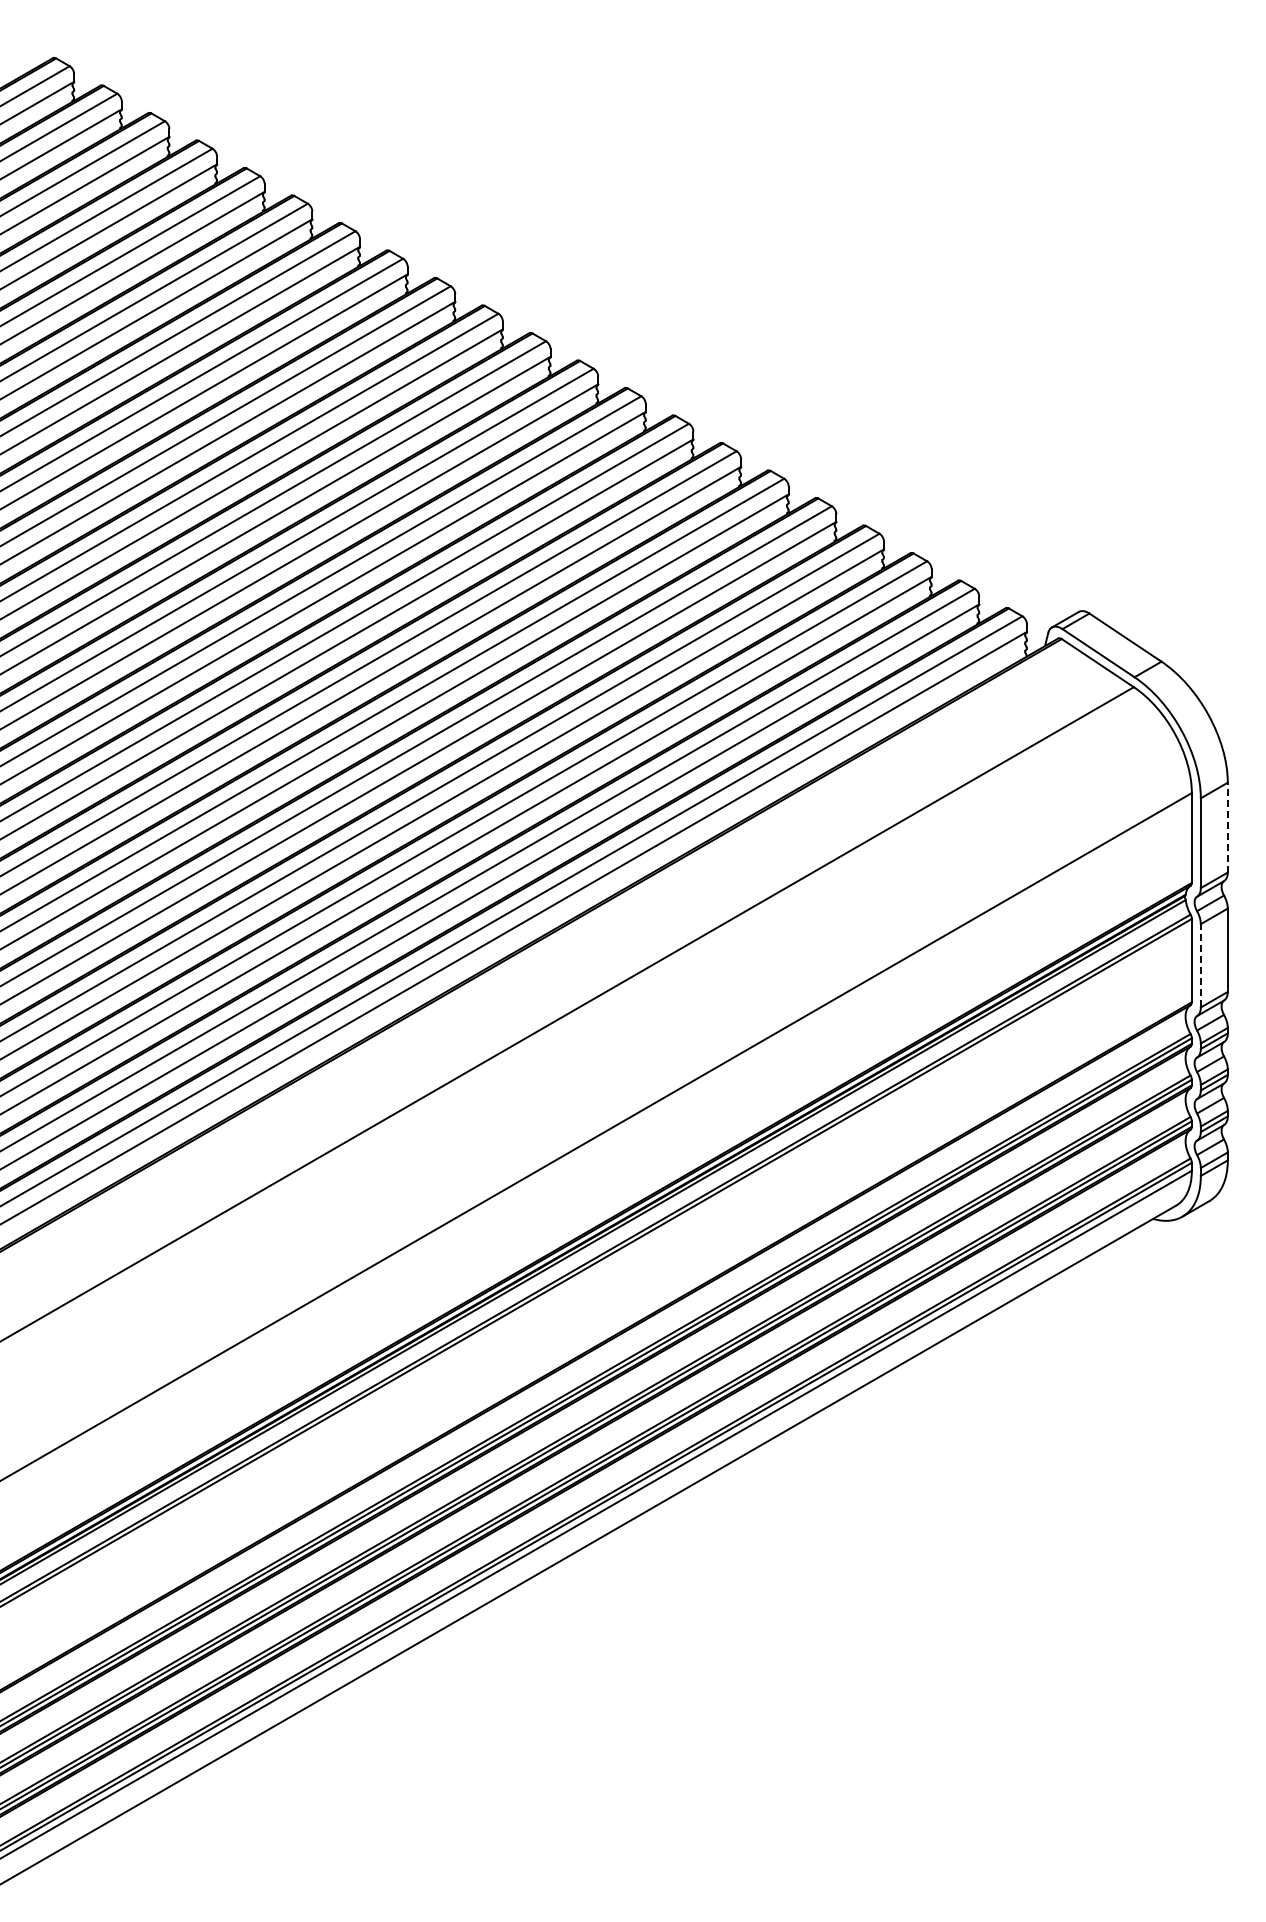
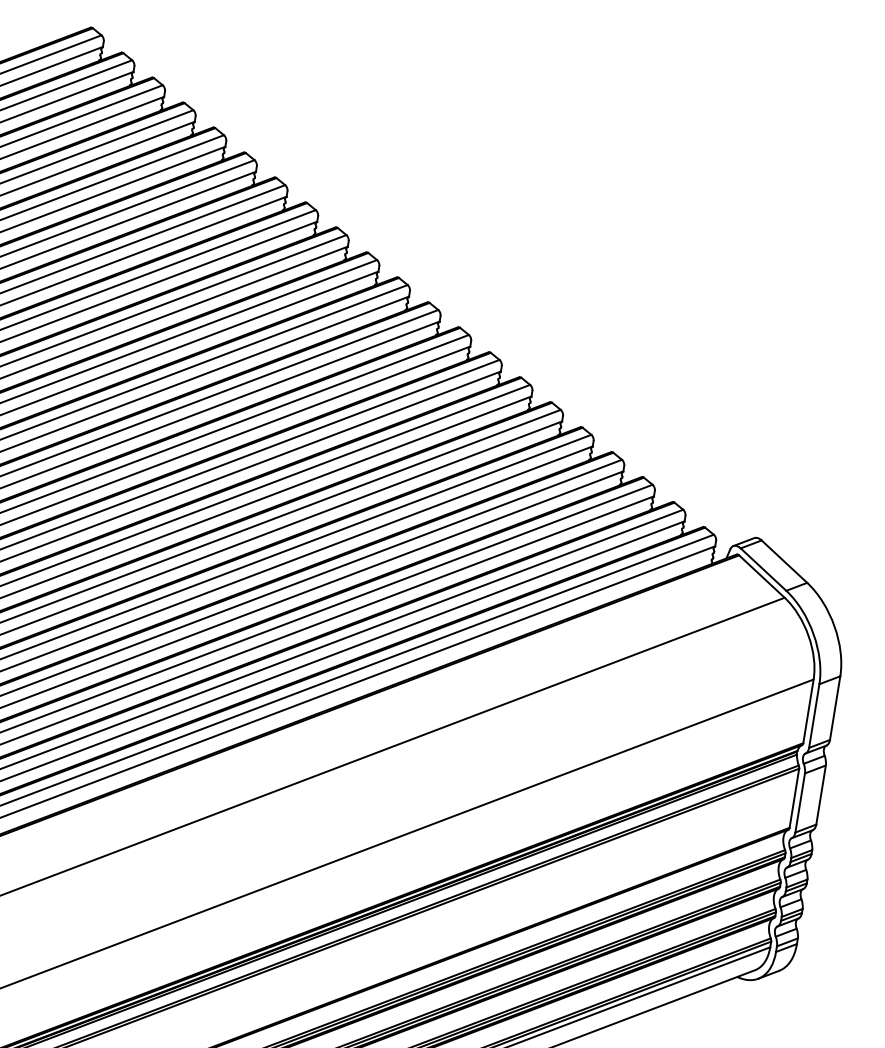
line: (1227, 827) -> (834, 708), dashed -> solid
line: (1200, 965) -> (799, 802), dashed -> solid

